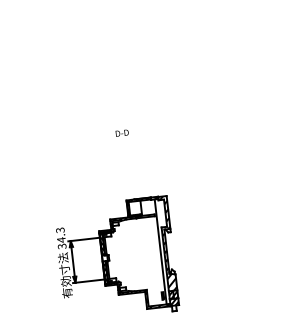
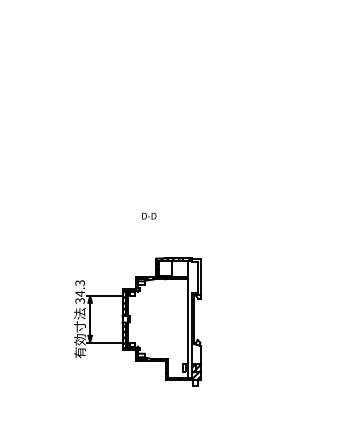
text: (122, 132) -> (149, 215), moved
hatch: (167, 243) -> (196, 310), removed

